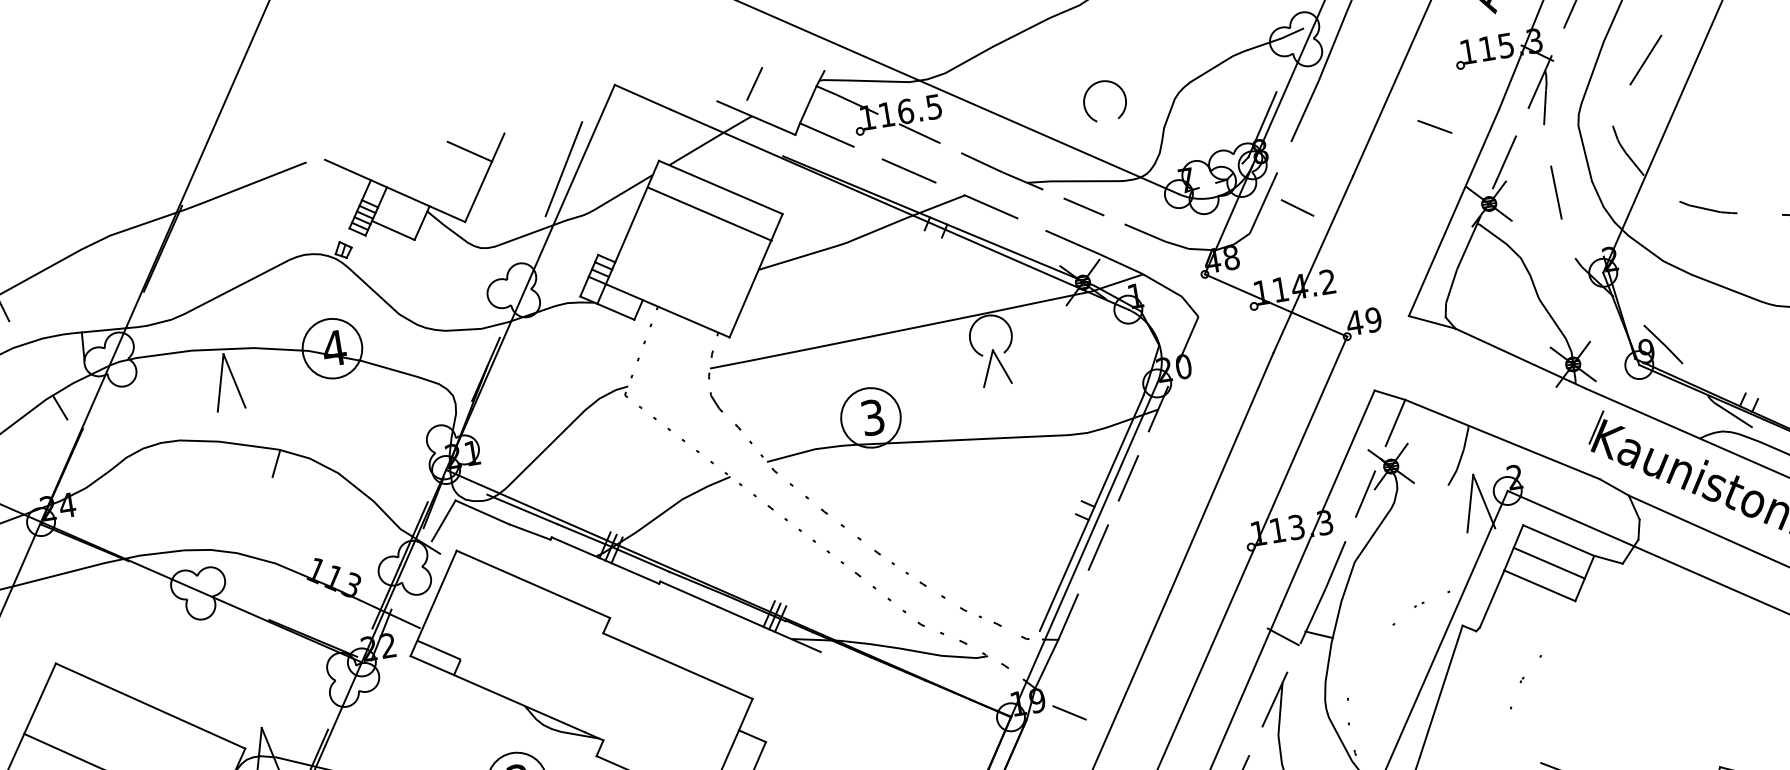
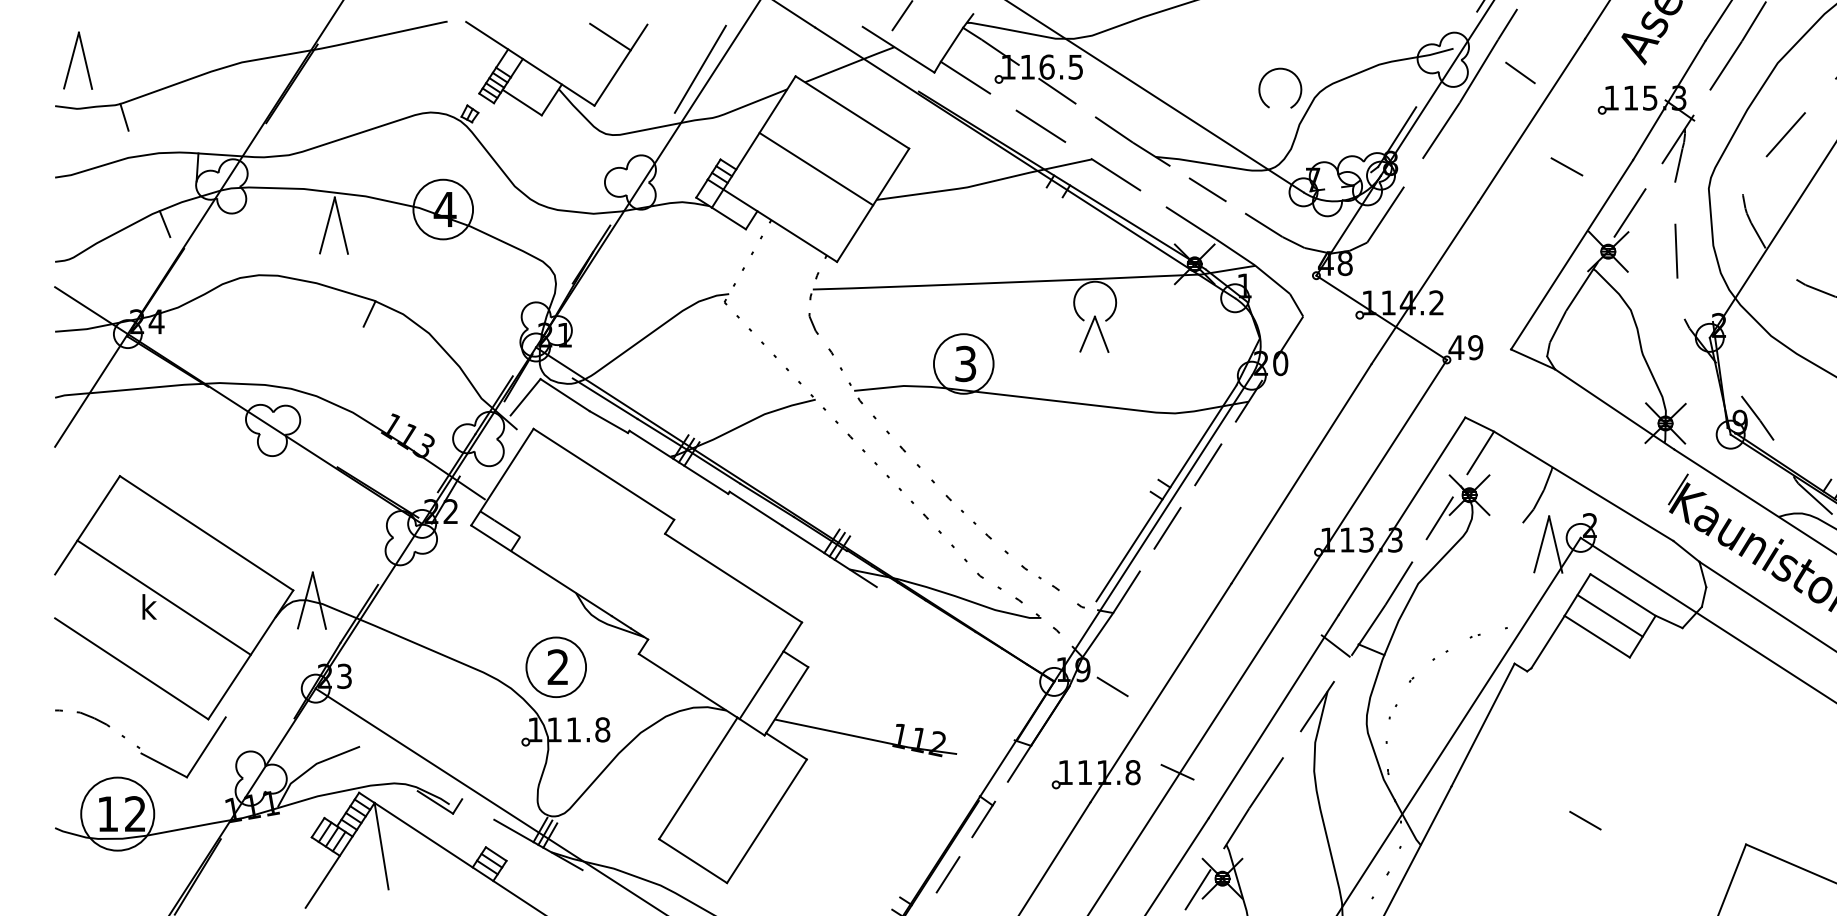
part: (1106, 82) -> (1284, 70), moved
line: (1297, 207) -> (1520, 72), moved
line: (709, 213) -> (816, 168), moved
part: (1526, 682) -> (1415, 682), moved

